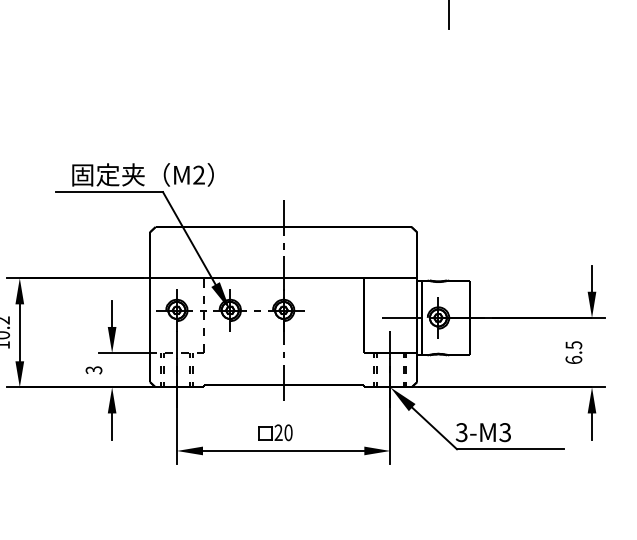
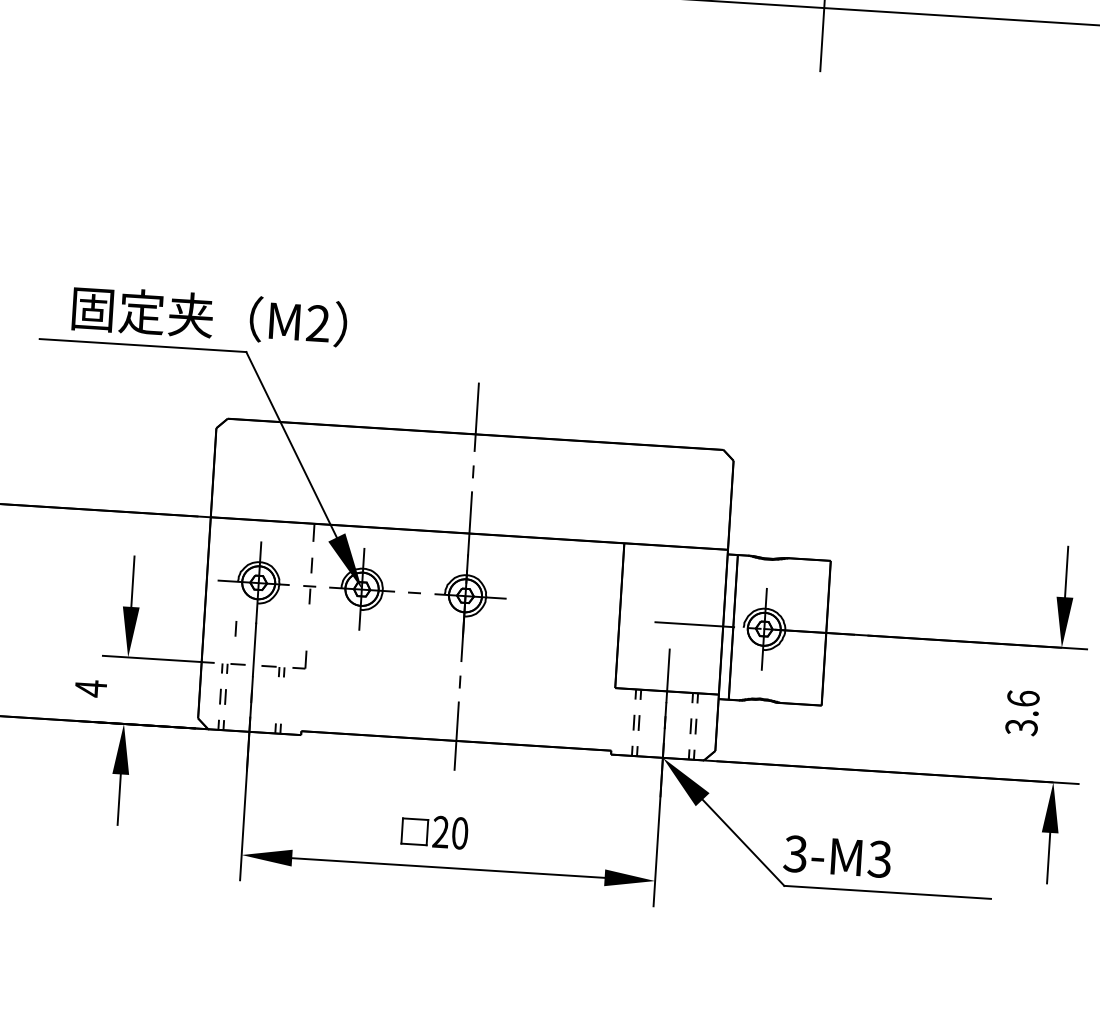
line: (203, 331) -> (235, 628), moved
text: (573, 352) -> (1021, 712), 6.5 -> 3.6
text: (93, 369) -> (90, 687), 3 -> 4
part: (191, 369) -> (279, 698), removed

